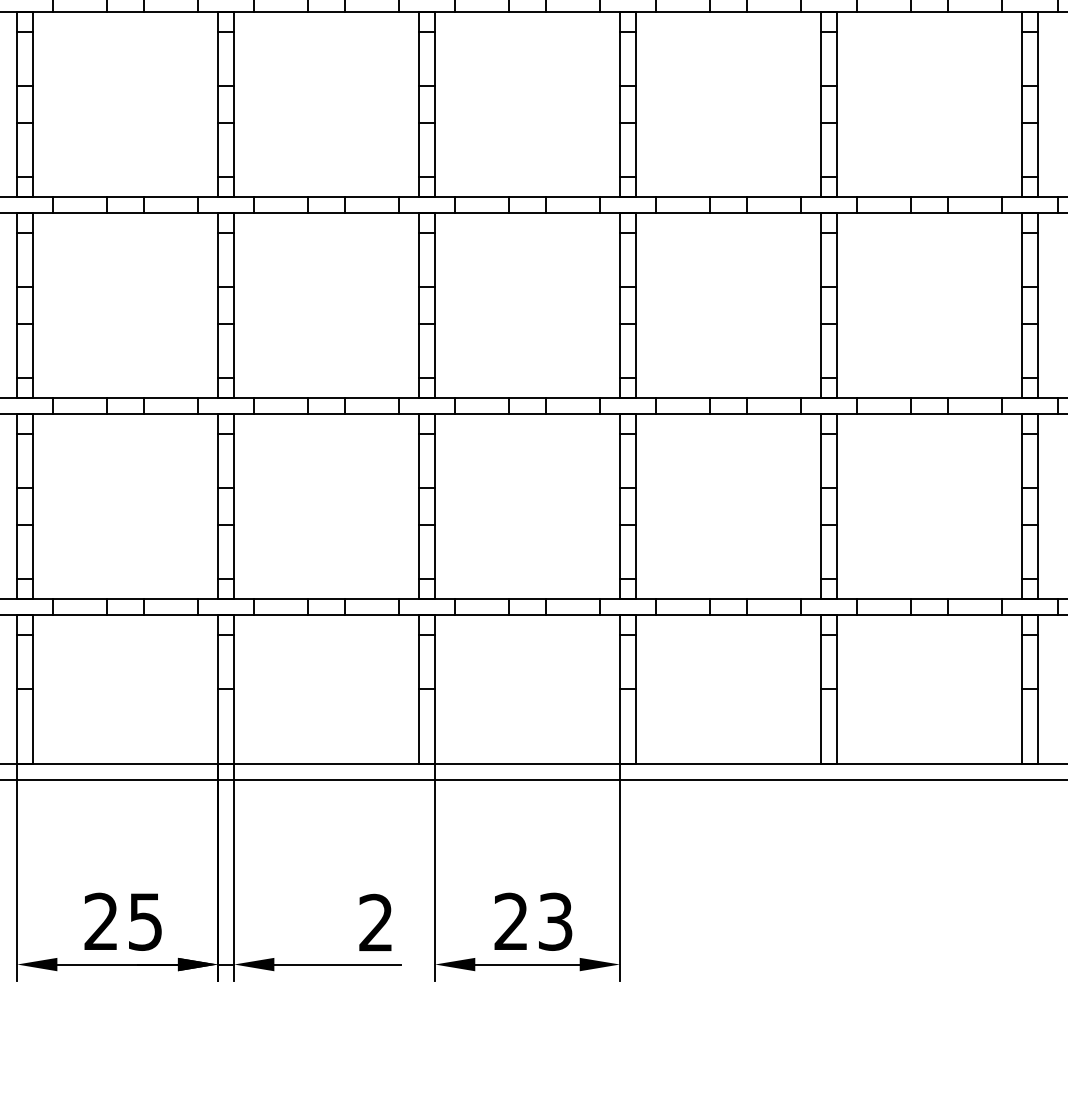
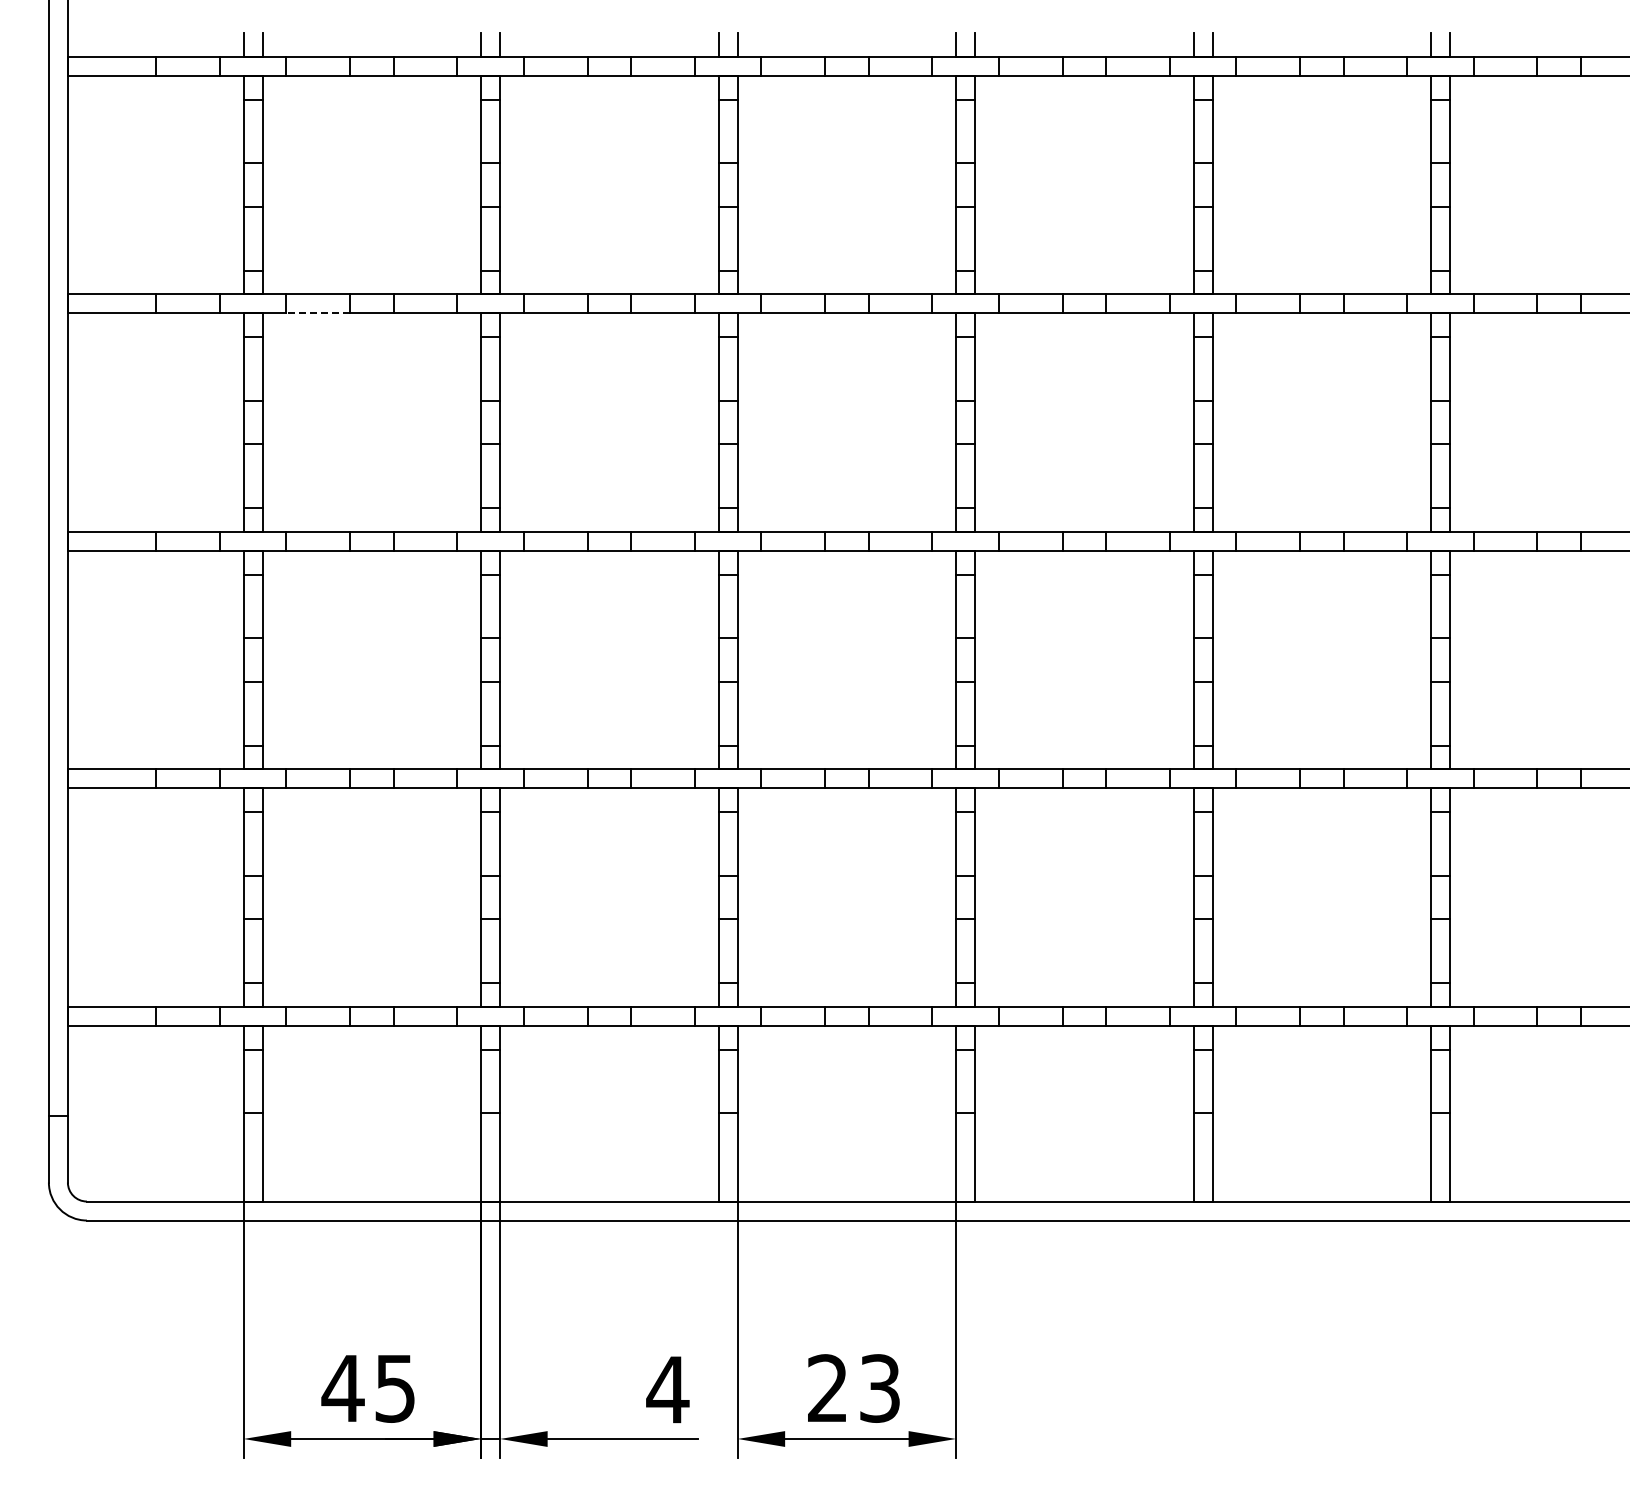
line: (80, 12) -> (318, 313), solid -> dashed
text: (100, 920) -> (342, 1387), 25 -> 45
text: (375, 922) -> (667, 1389), 2 -> 4

